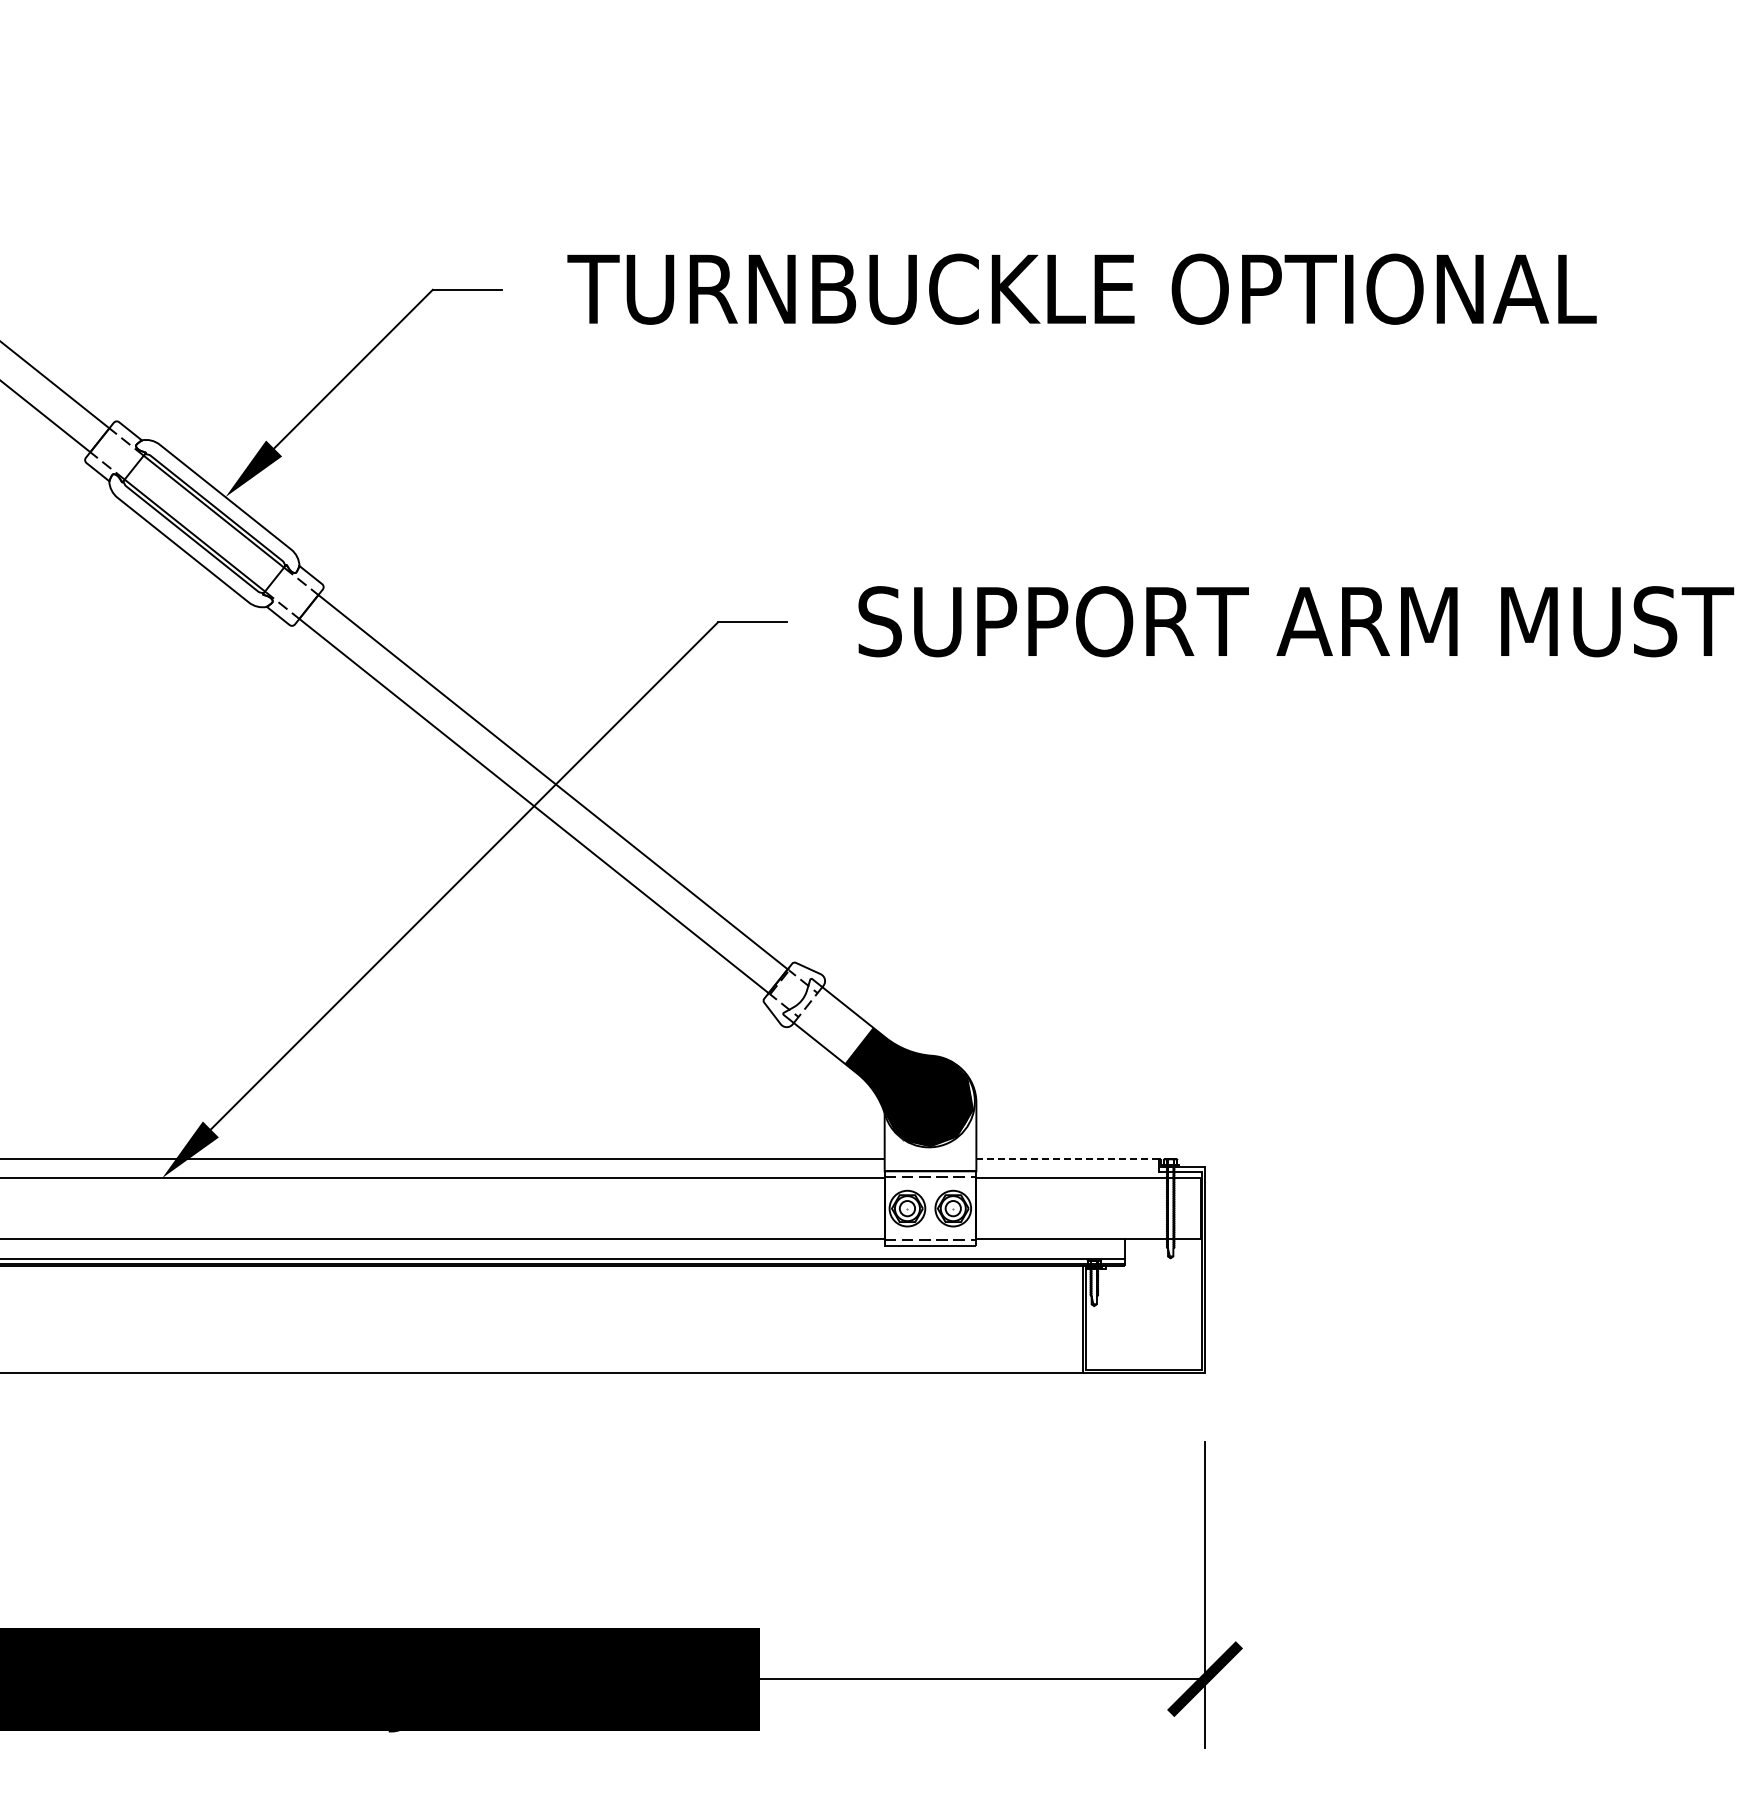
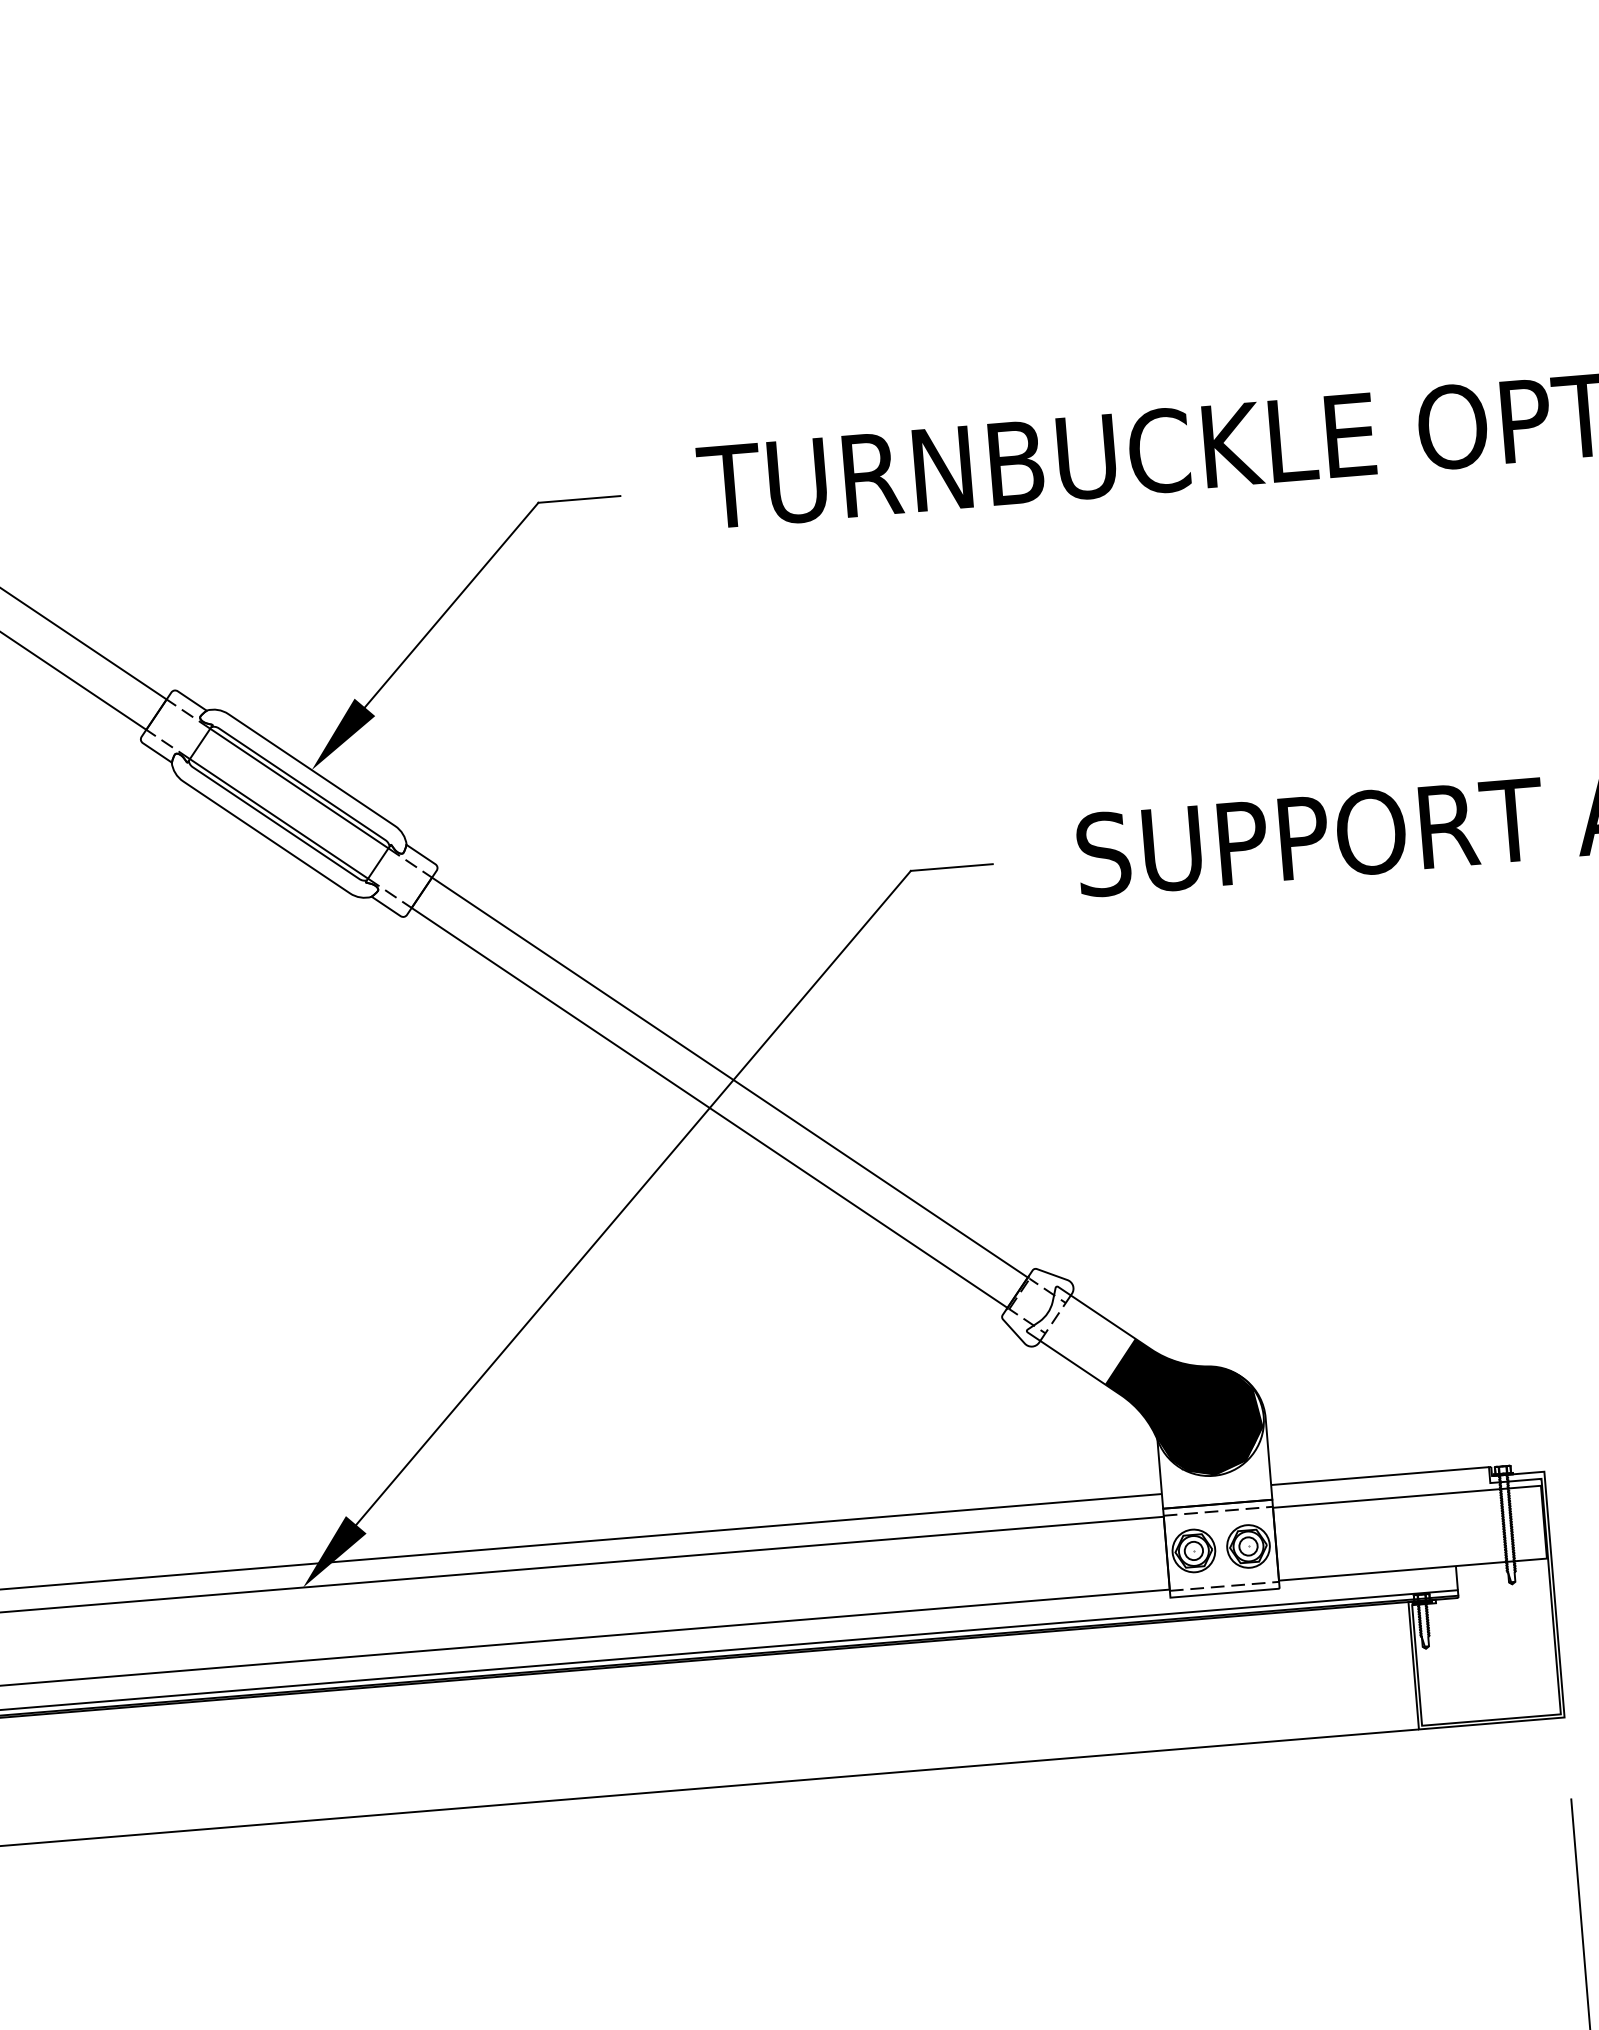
line: (1067, 1158) -> (1379, 1475), dashed -> solid

